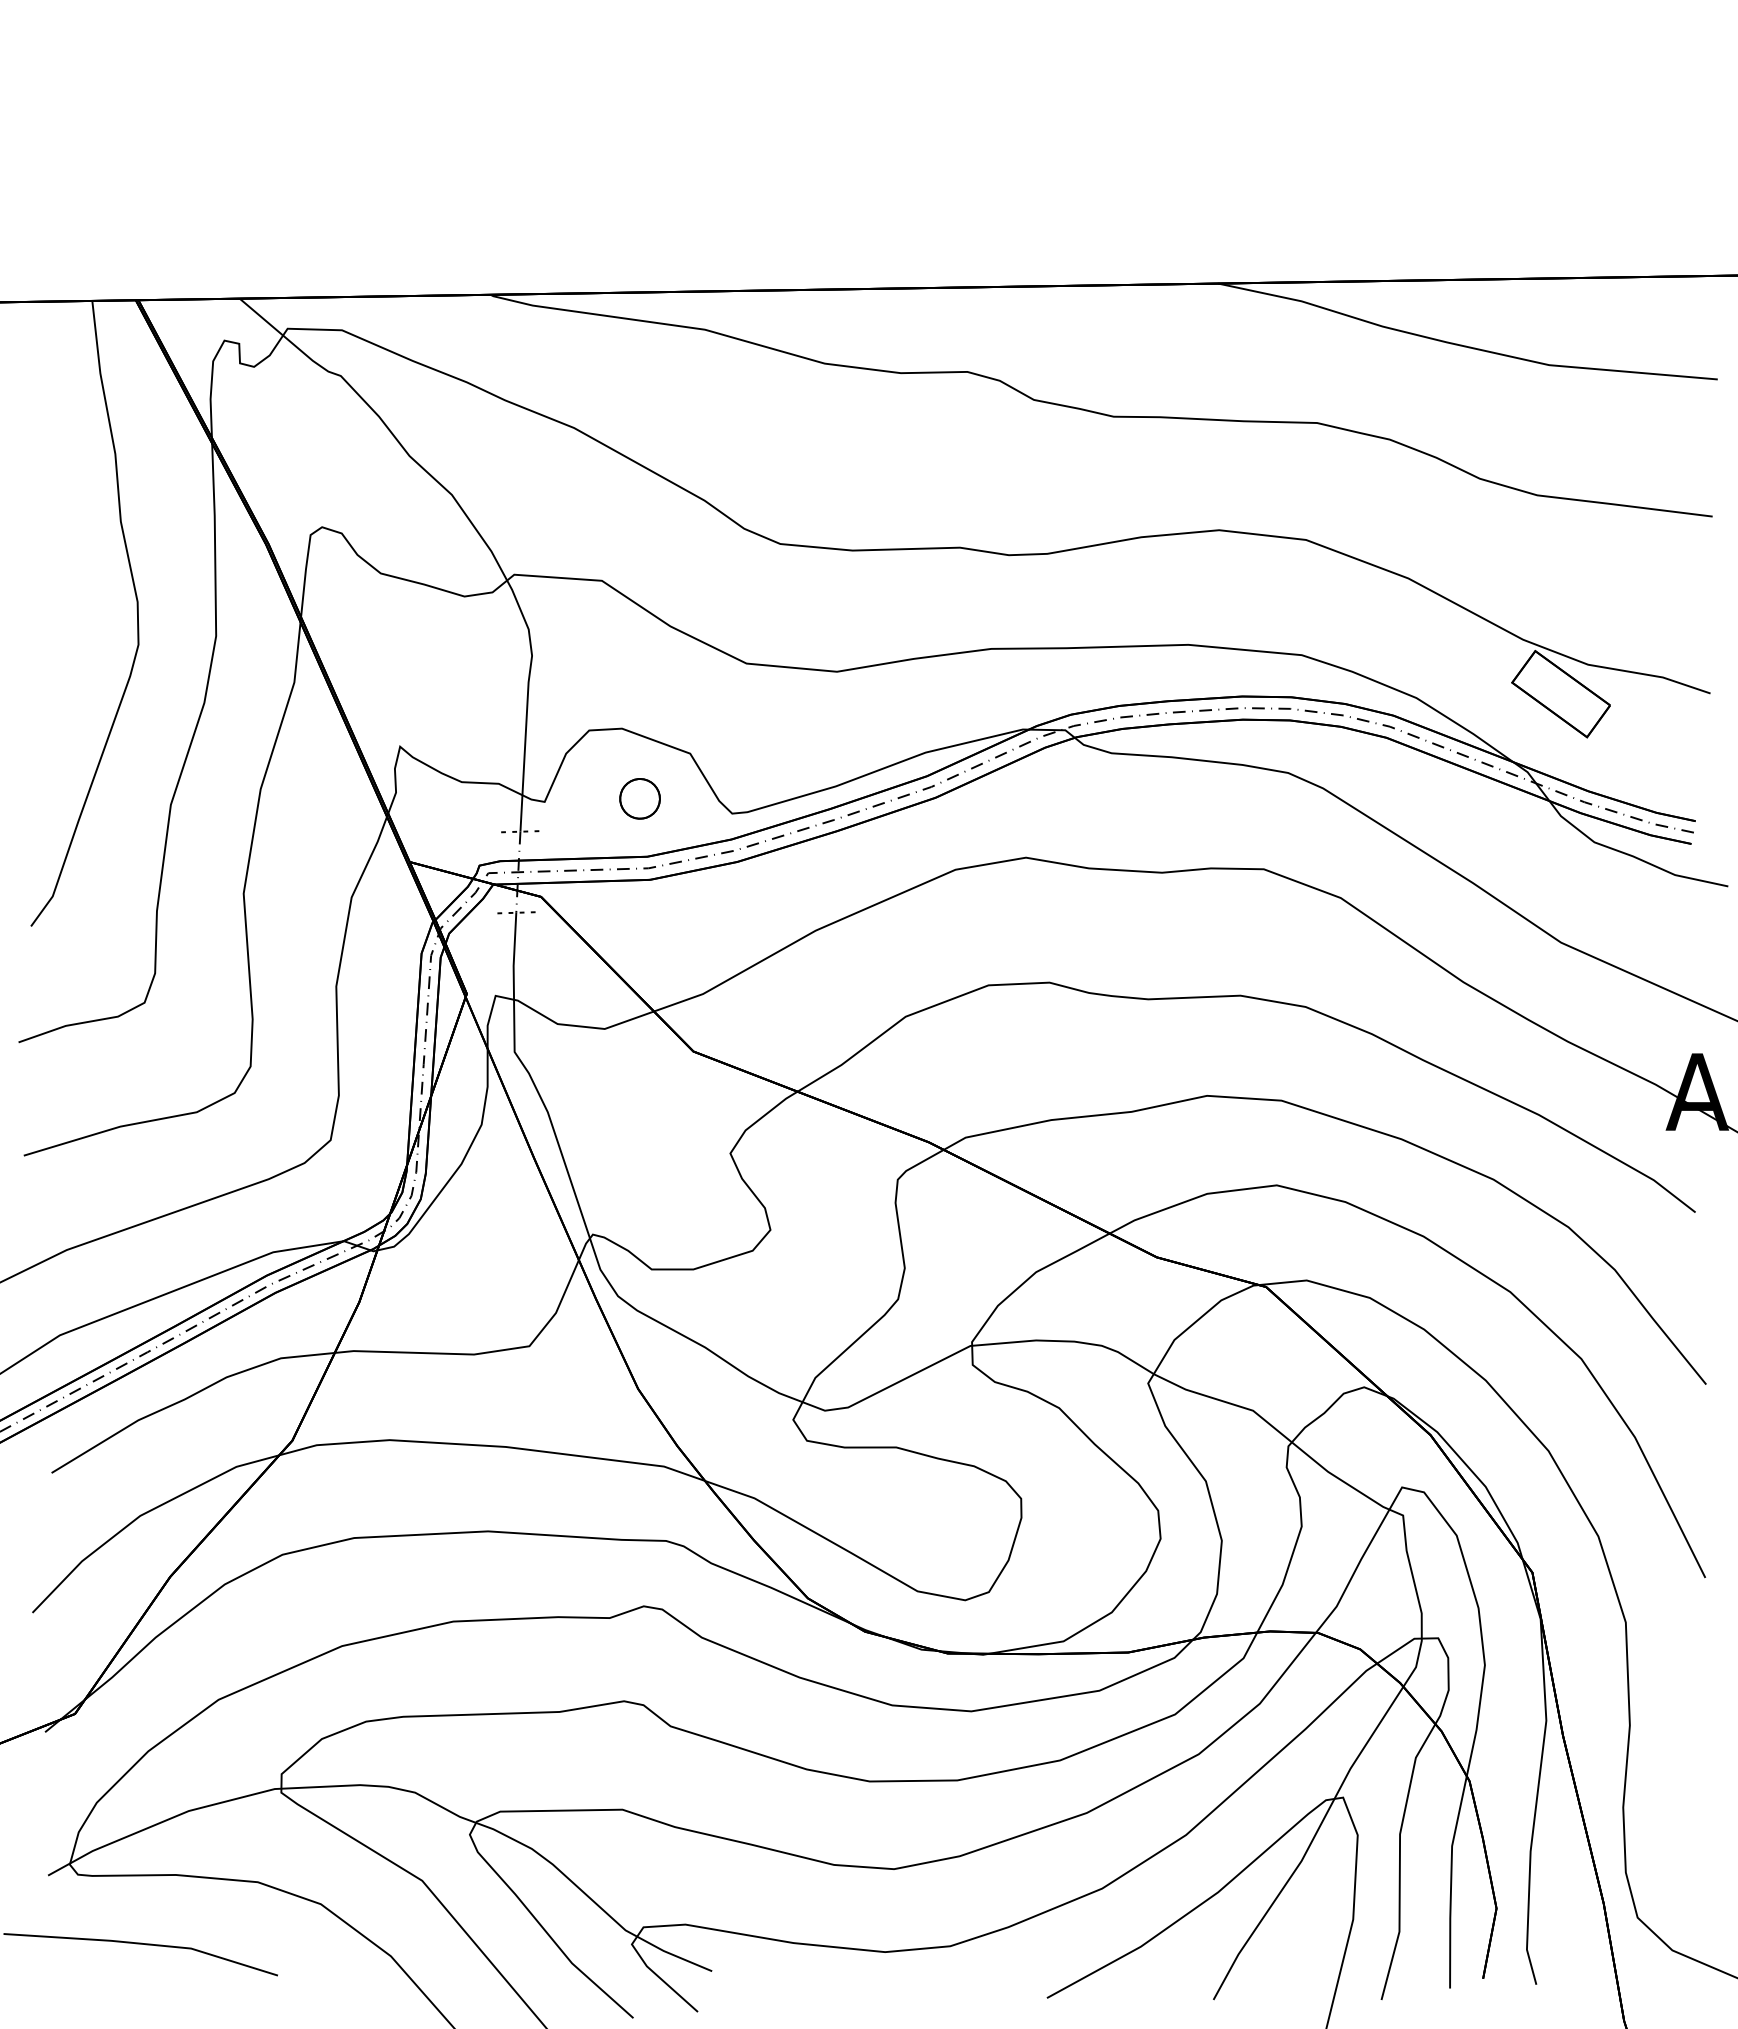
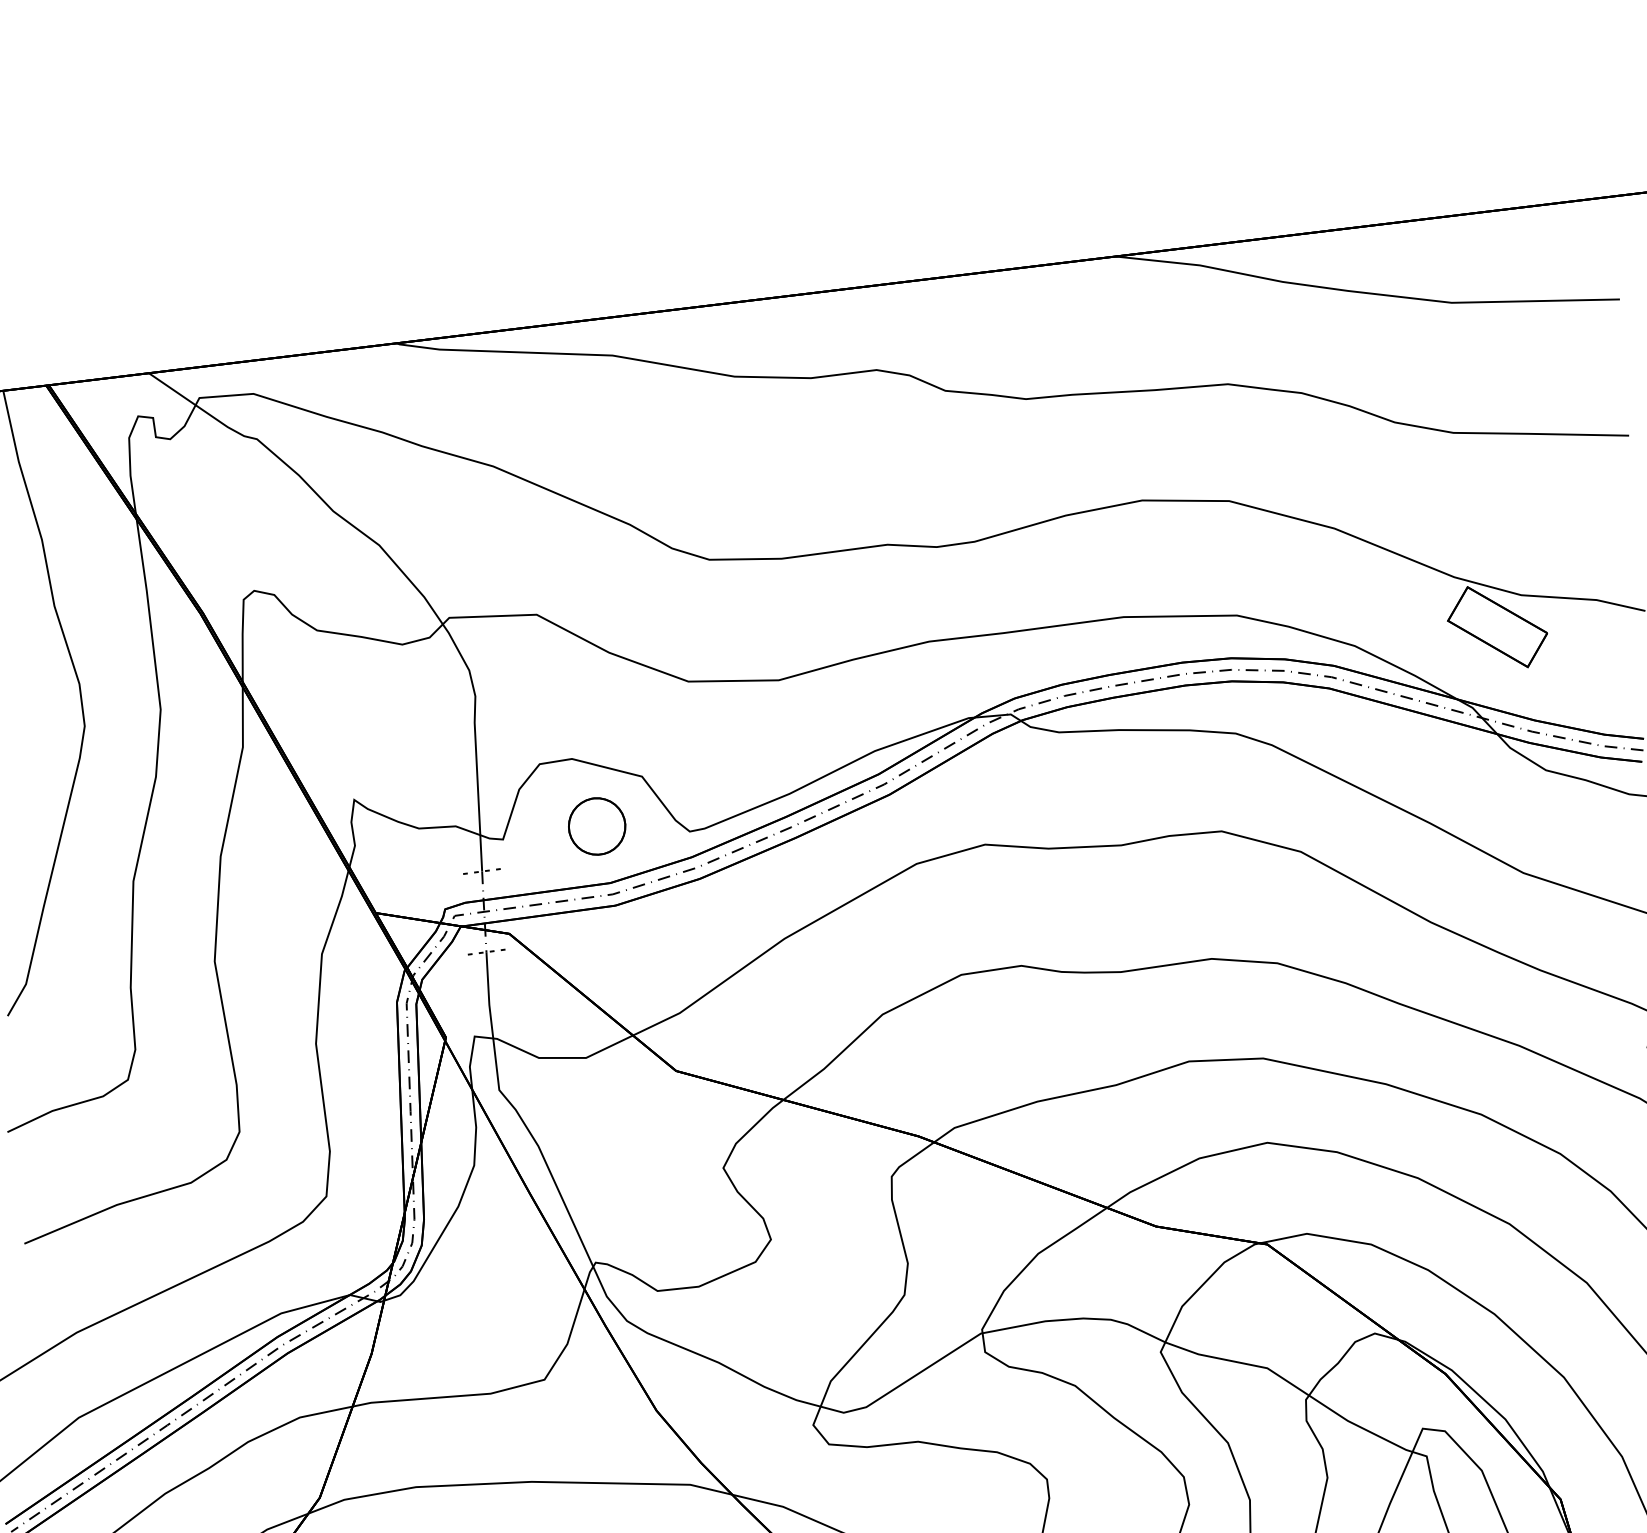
part: (639, 798) -> (596, 826), size x1.43

